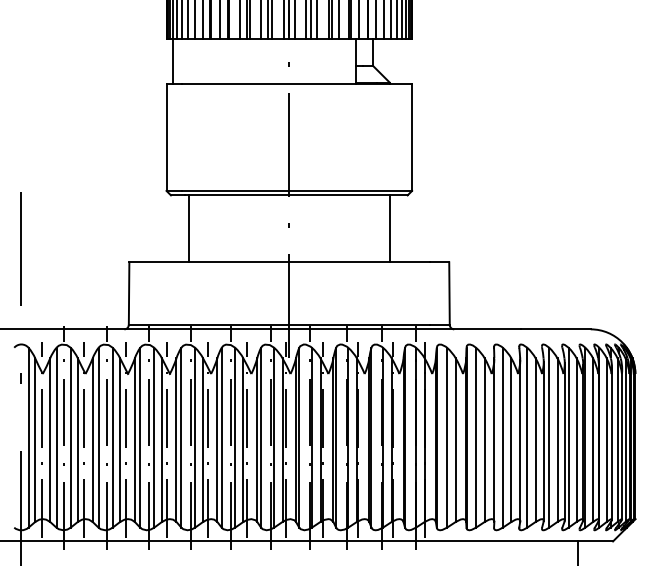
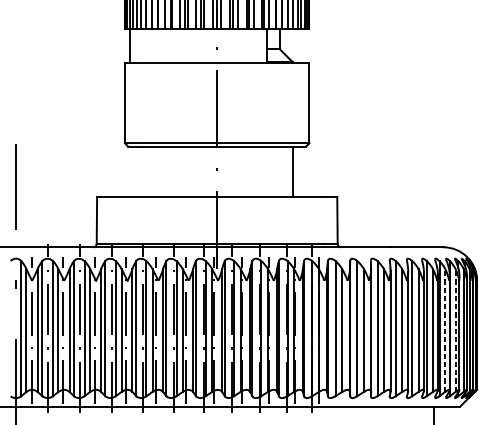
line: (188, 228) -> (141, 171), removed
line: (593, 440) -> (445, 330), solid -> dashed
line: (606, 440) -> (455, 330), solid -> dashed

